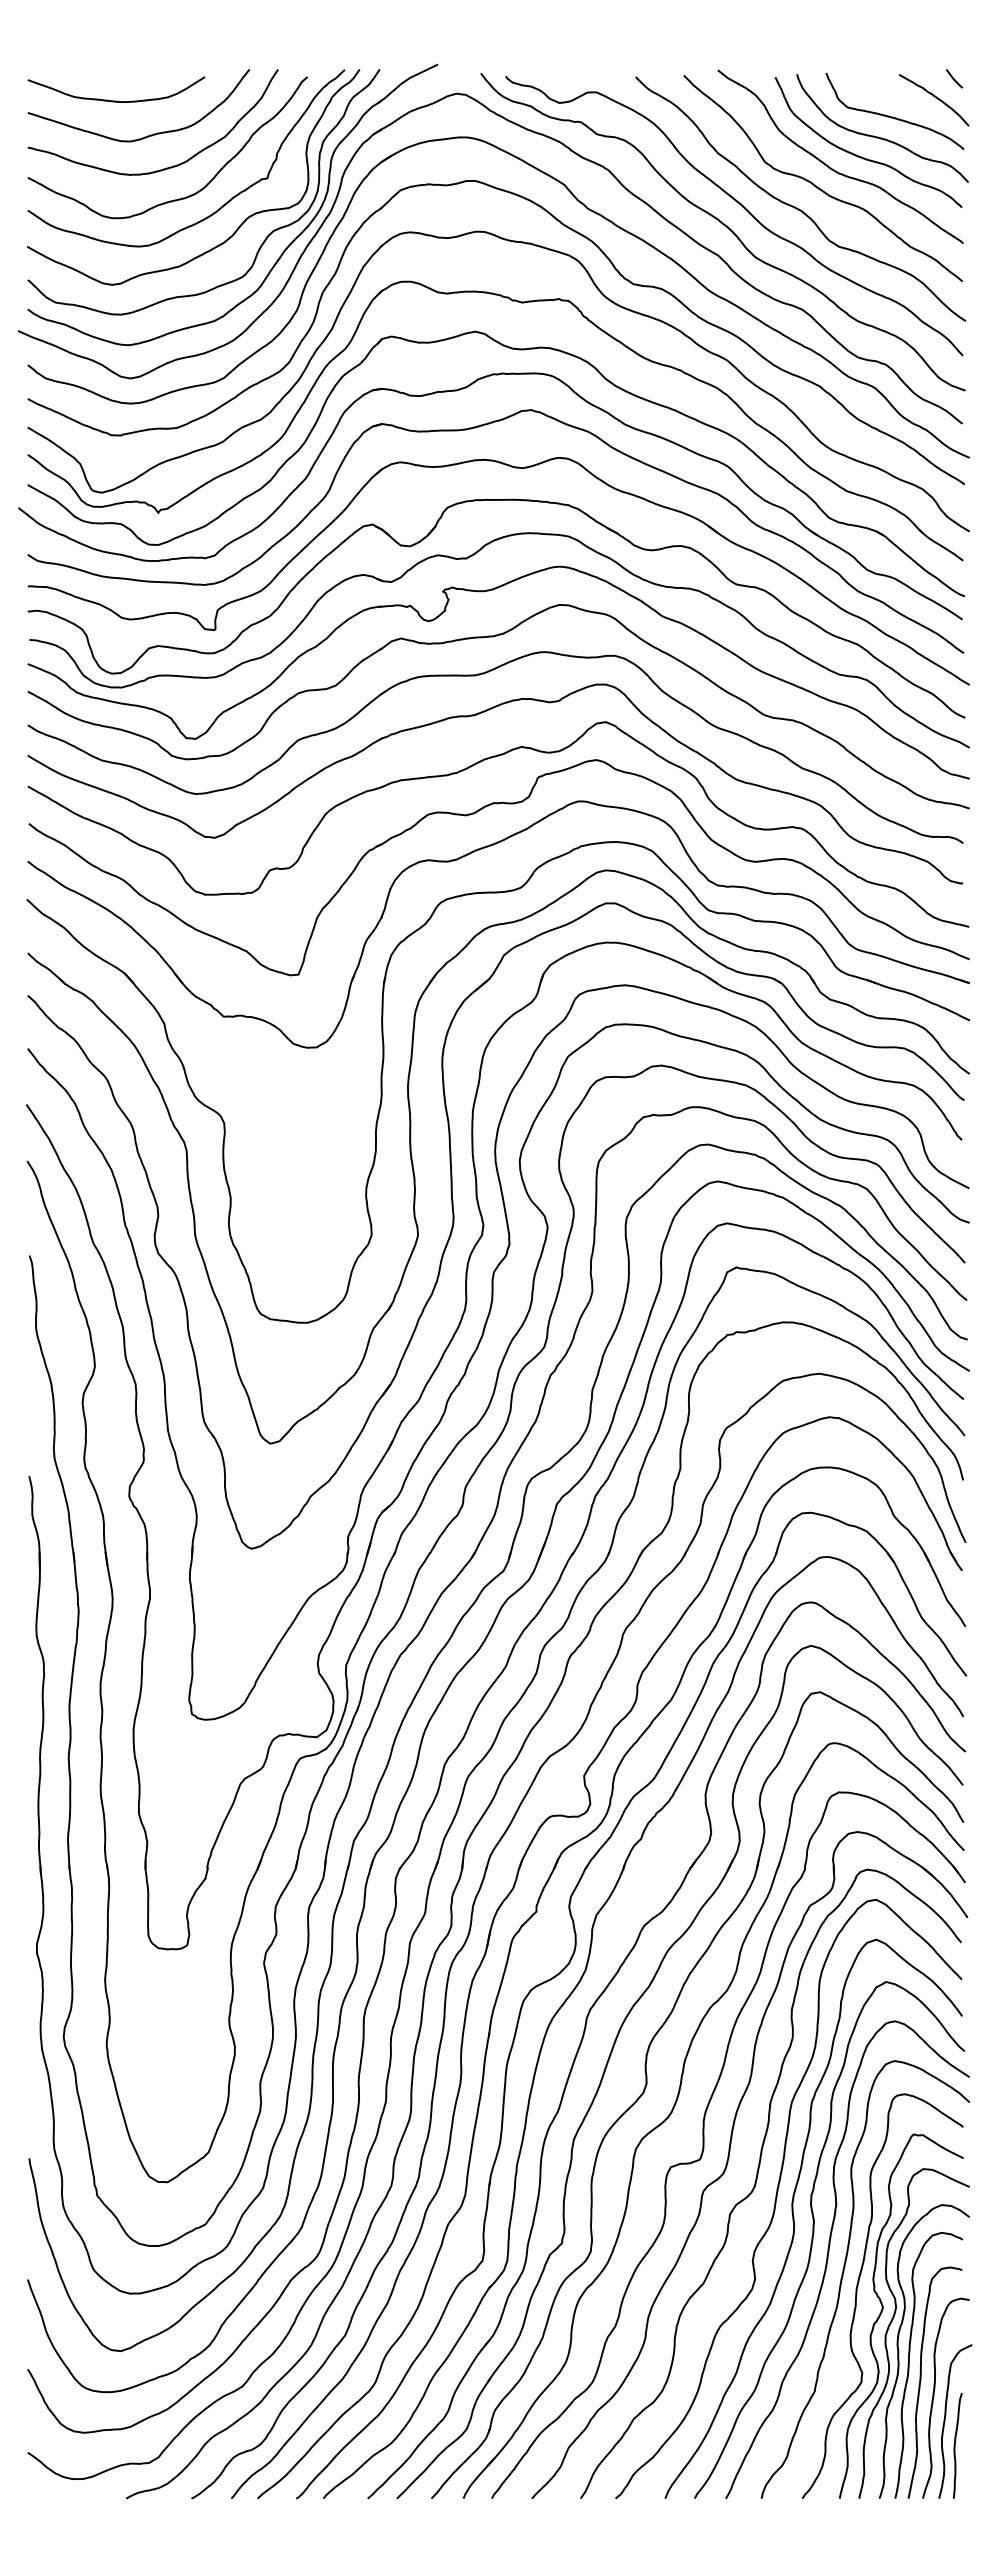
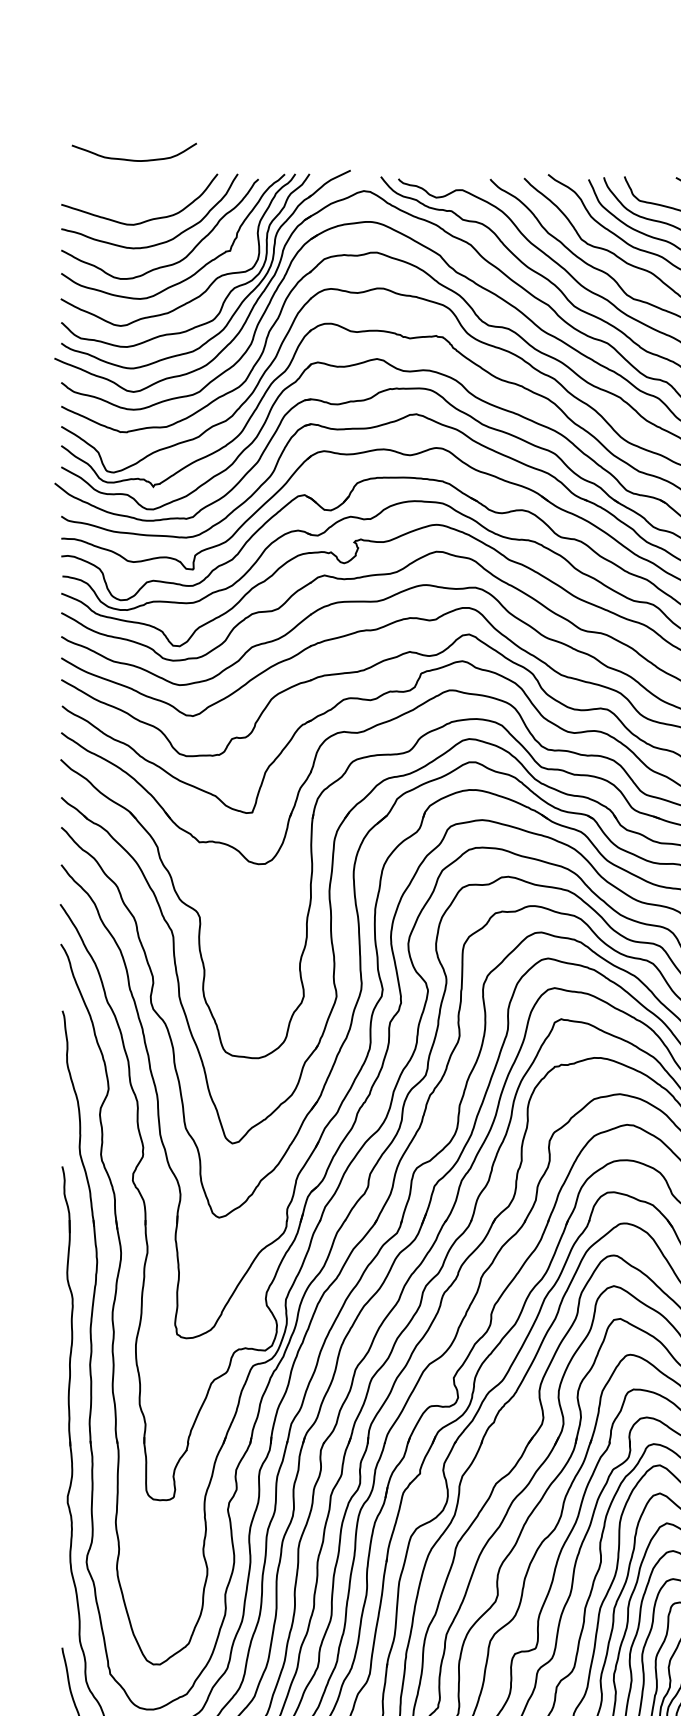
curve: (116, 100) -> (134, 159), moved

